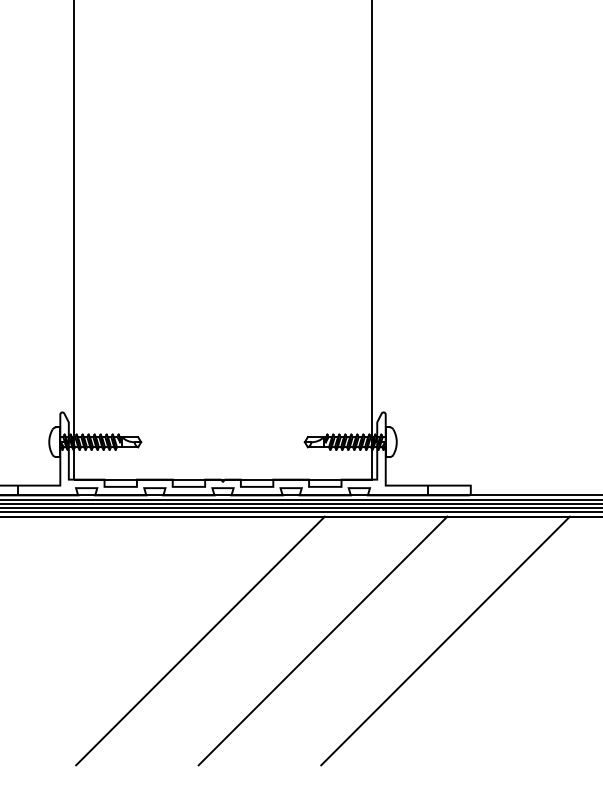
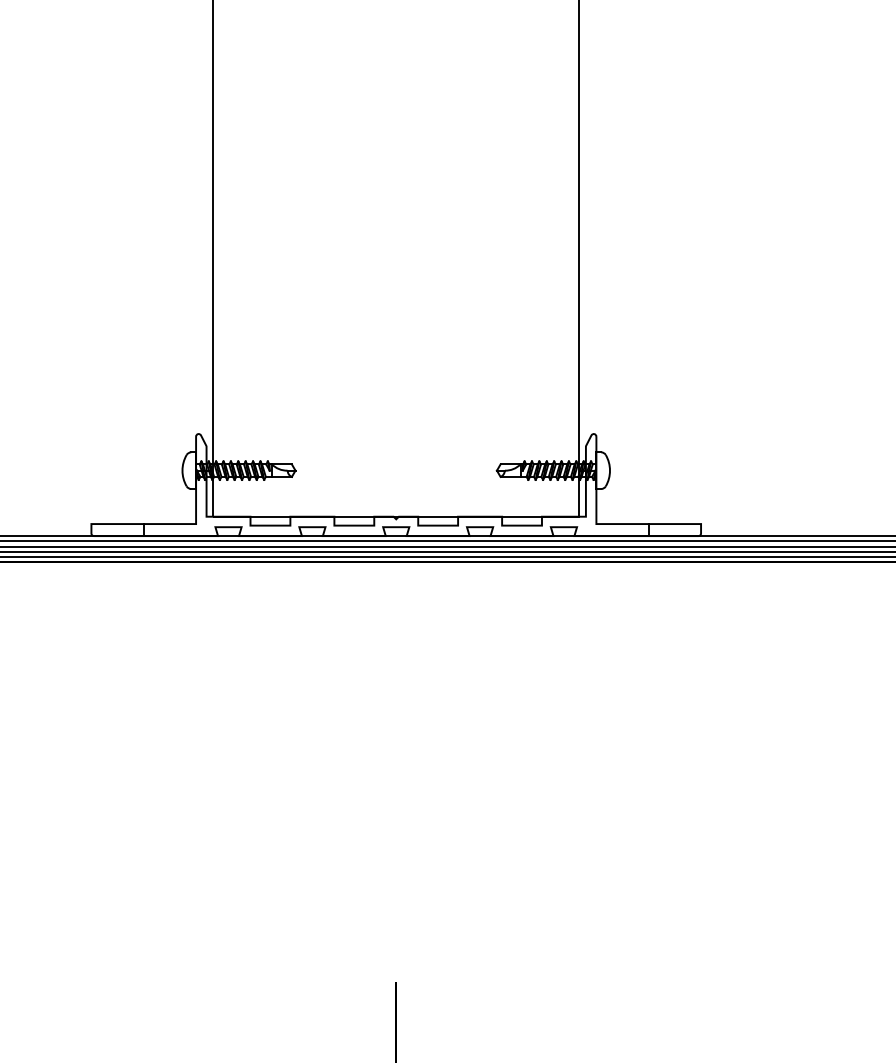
line: (200, 641) -> (368, 715), removed
line: (323, 641) -> (519, 715), removed
line: (445, 641) -> (669, 715), removed

